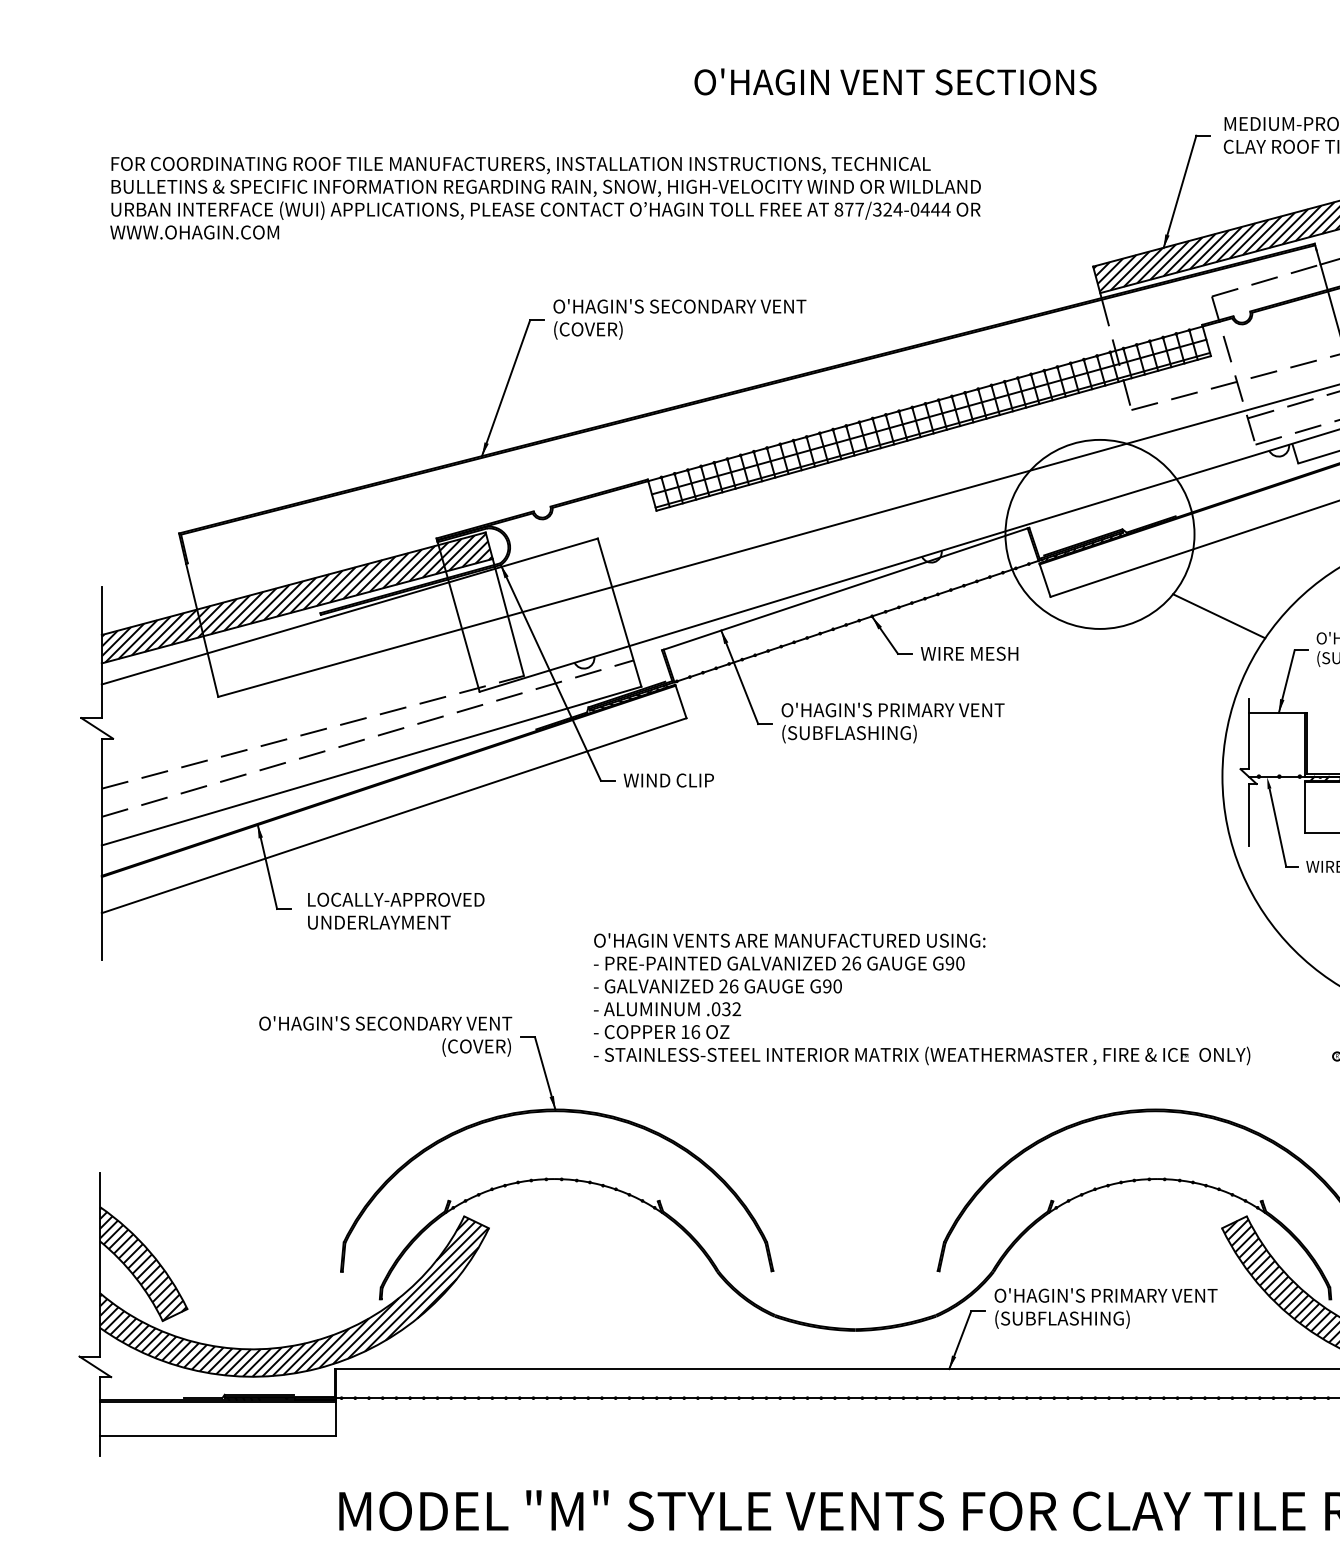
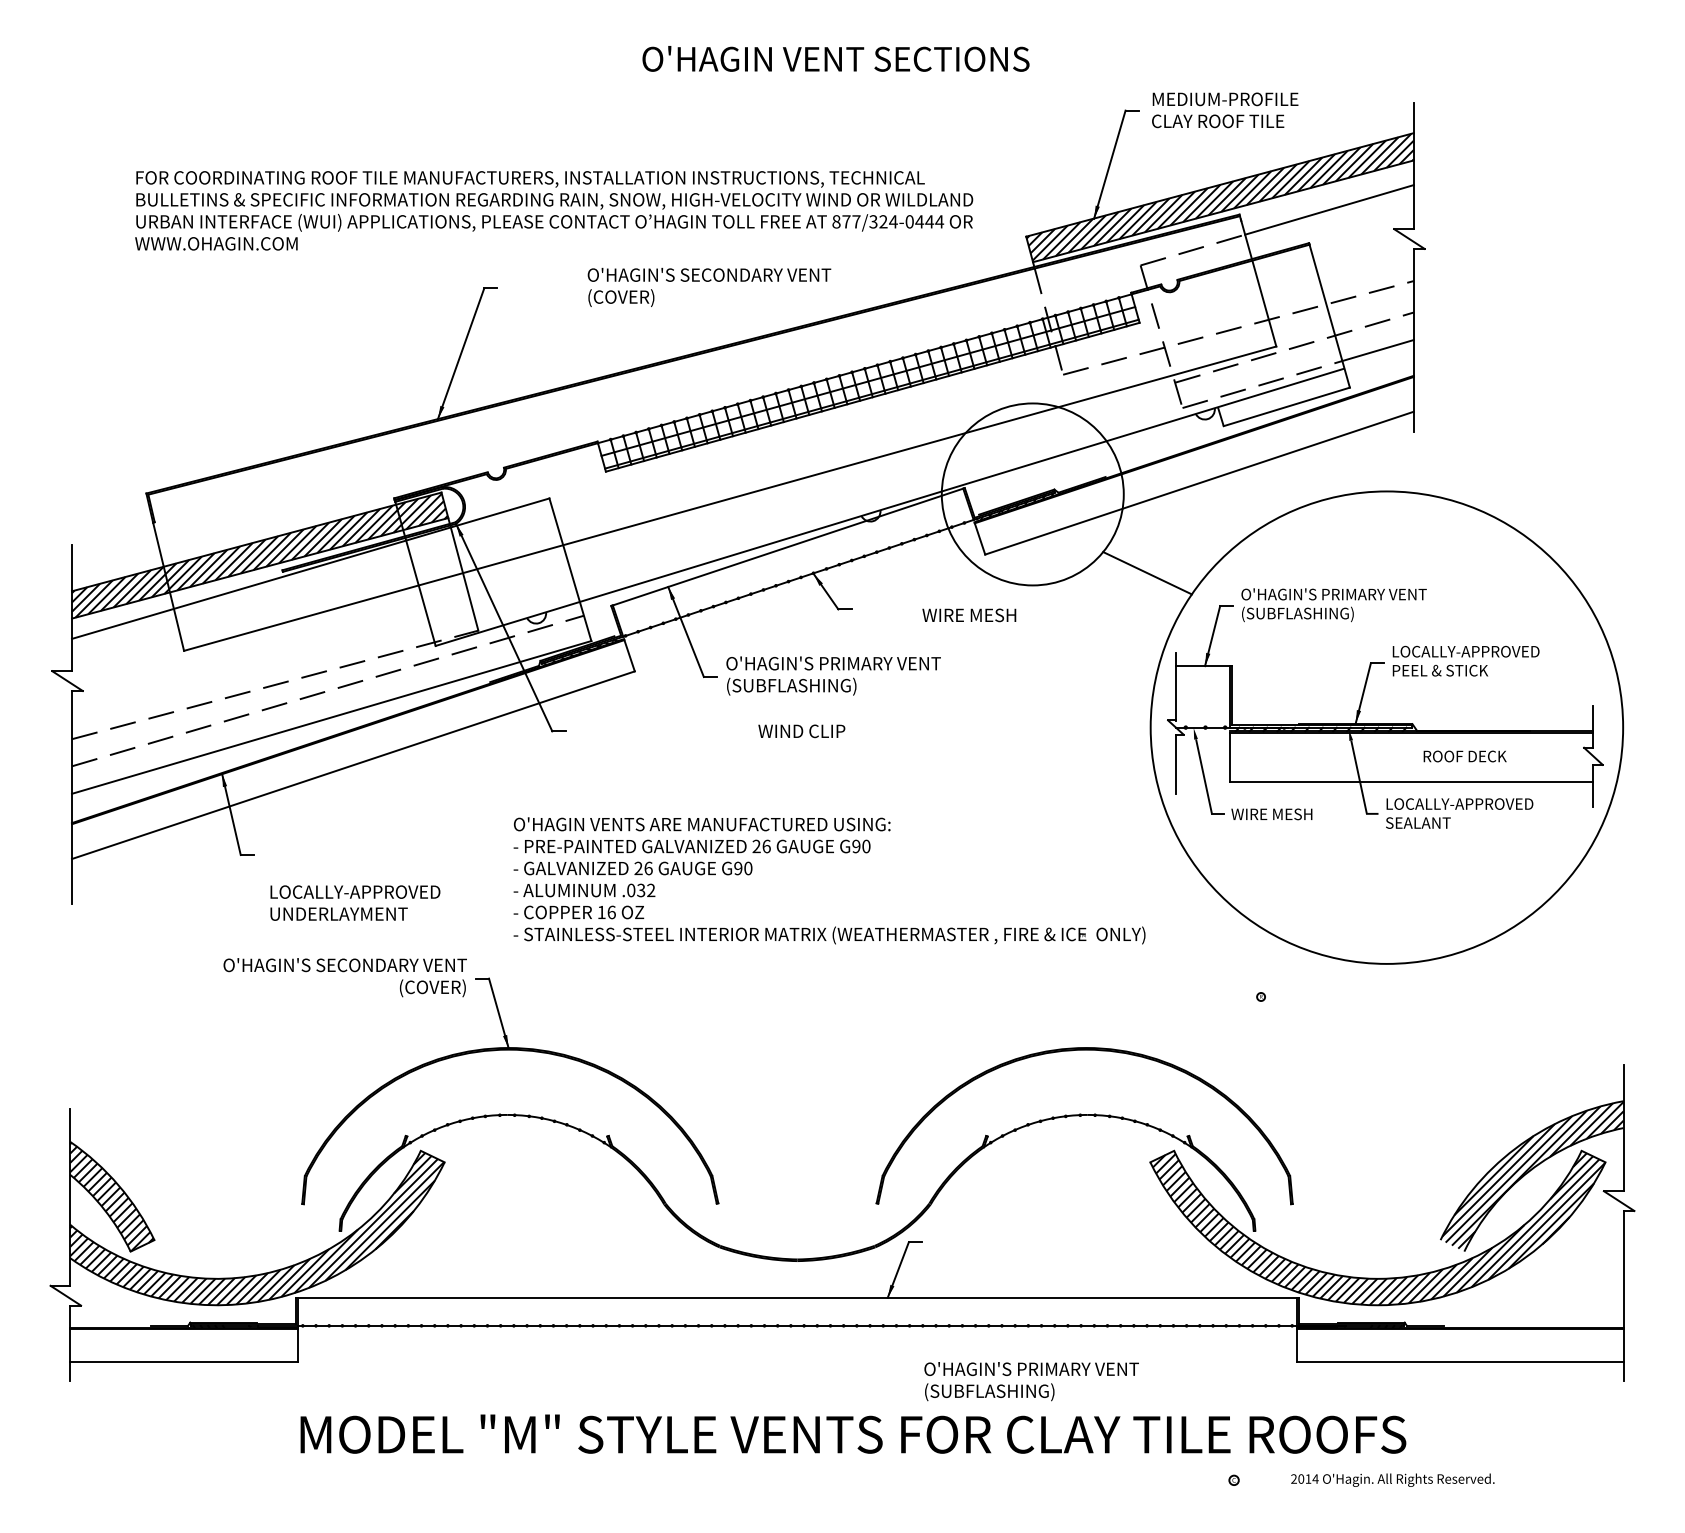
text: (545, 197) -> (554, 210), moved
text: (679, 318) -> (709, 286), moved
text: (969, 653) -> (969, 615), moved
text: (668, 780) -> (801, 731), moved
text: (396, 910) -> (355, 902), moved
text: (922, 998) -> (829, 880), moved
text: (1105, 1308) -> (1031, 1381), moved

